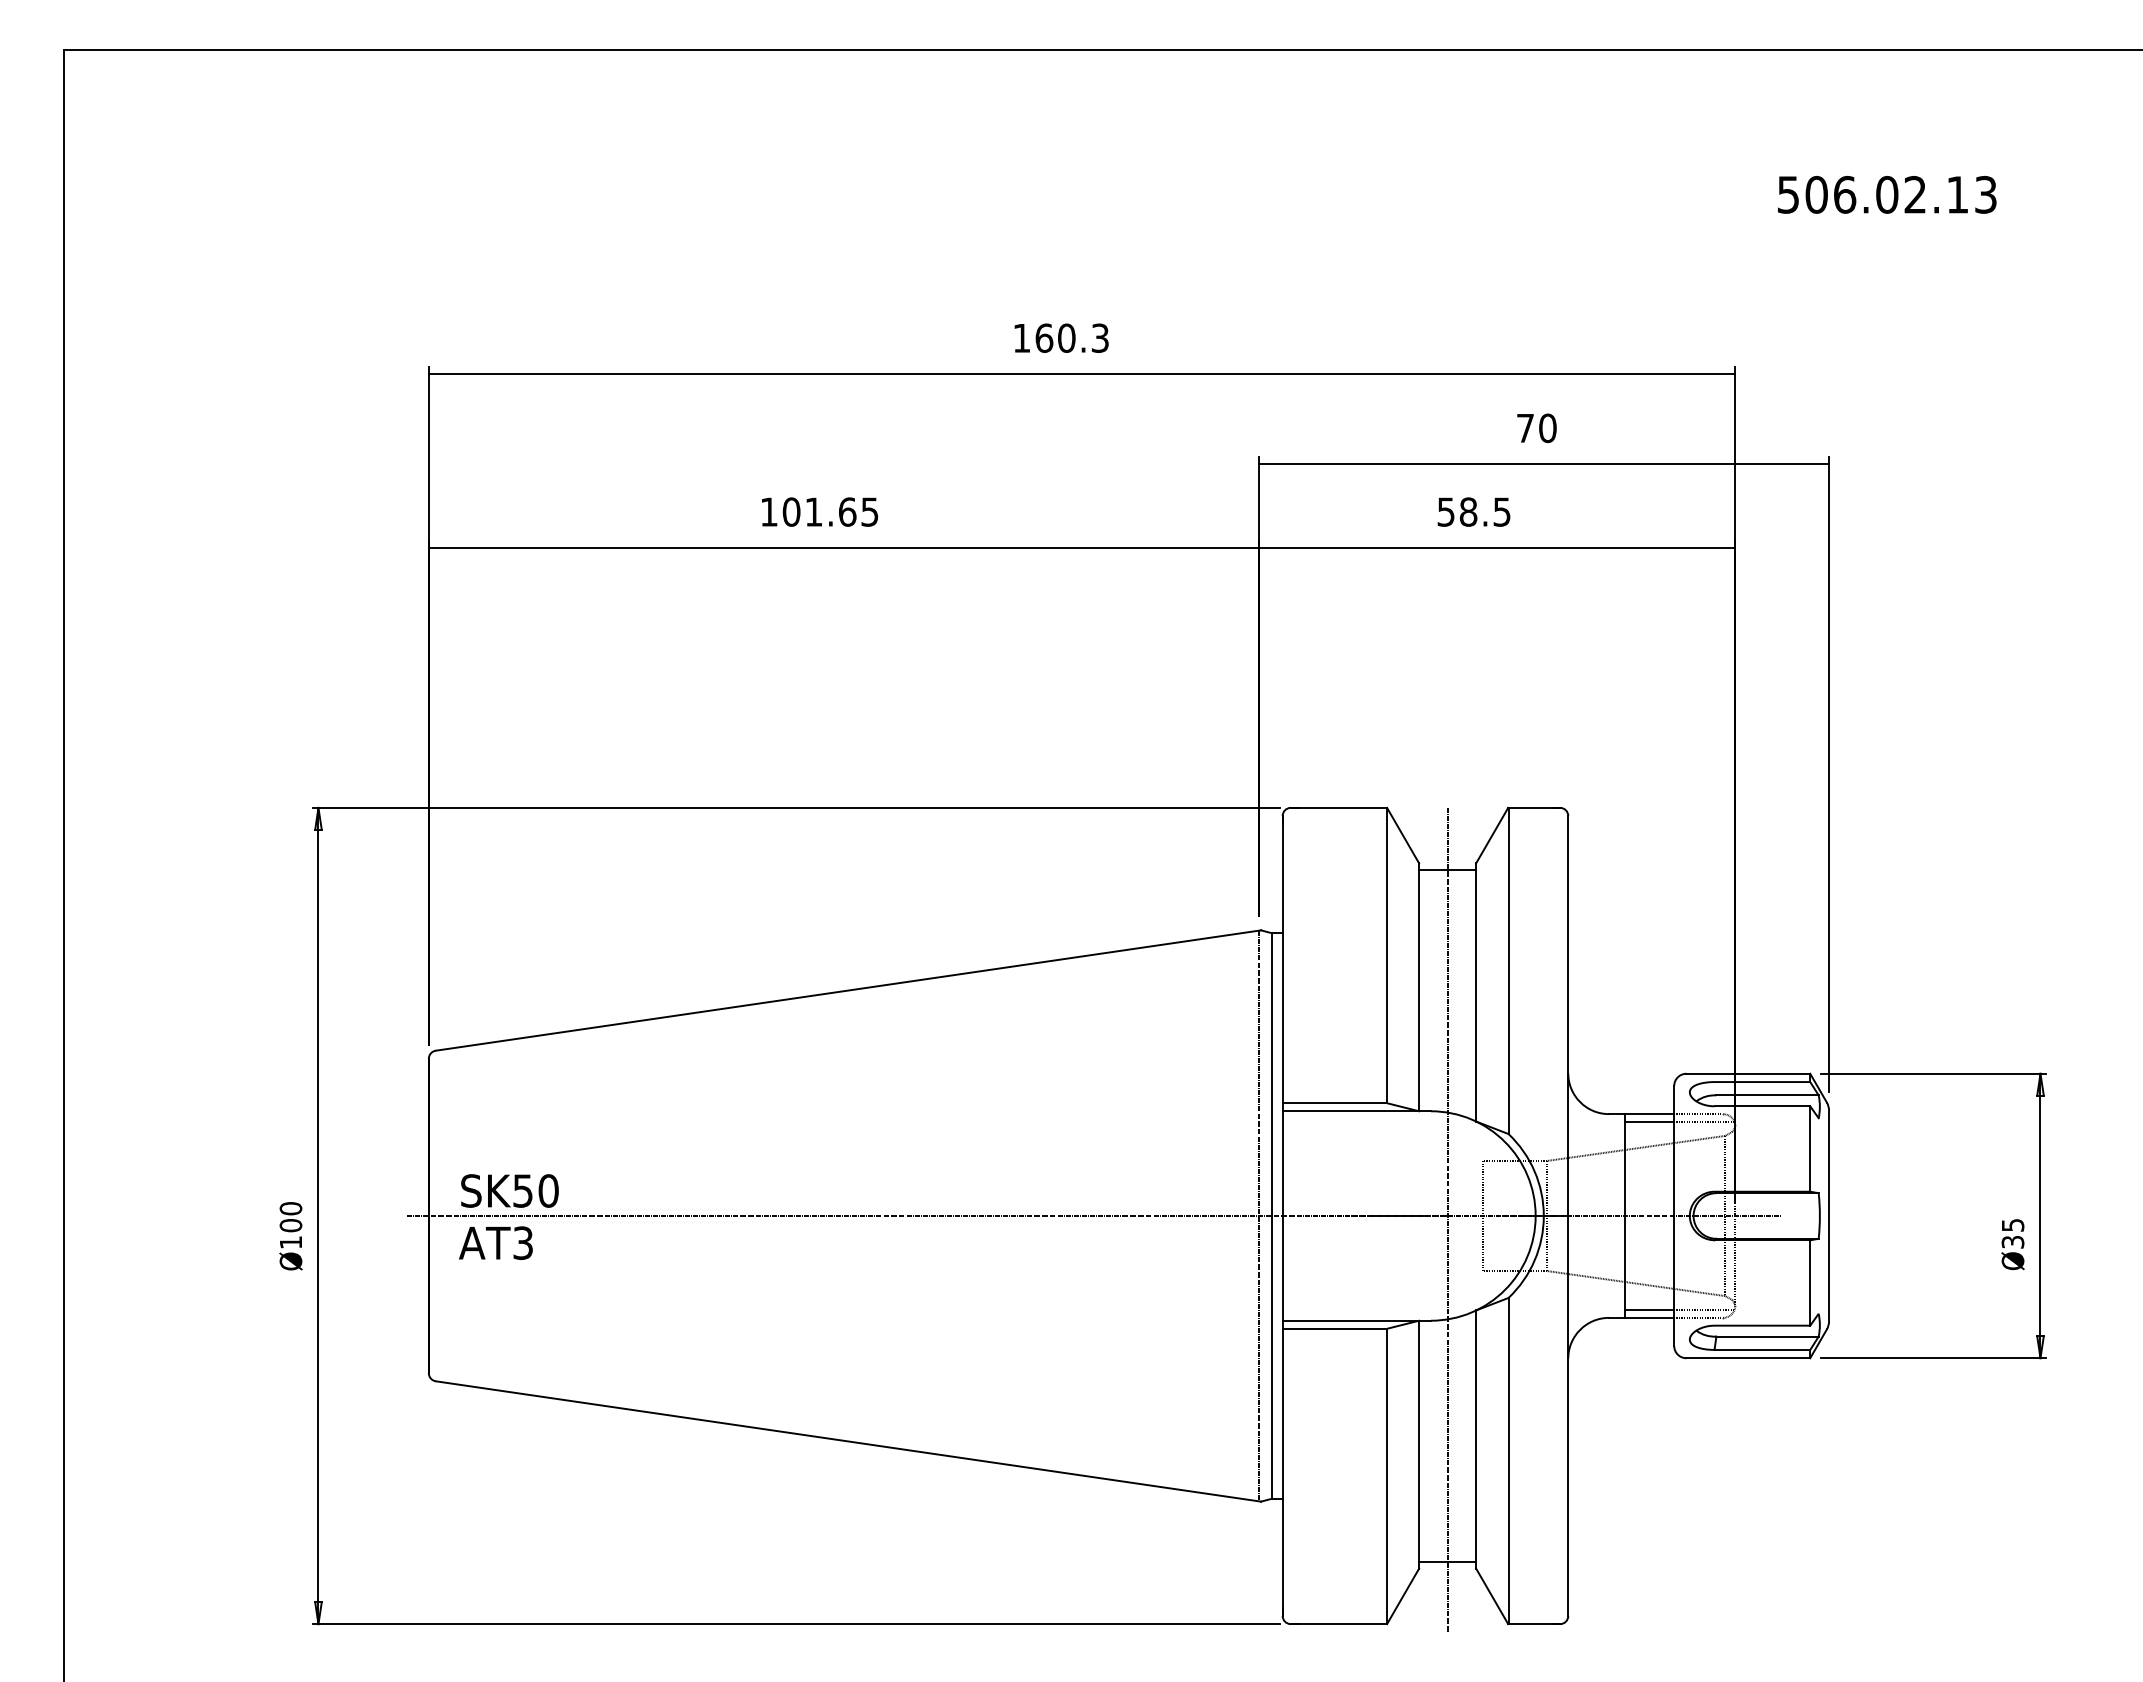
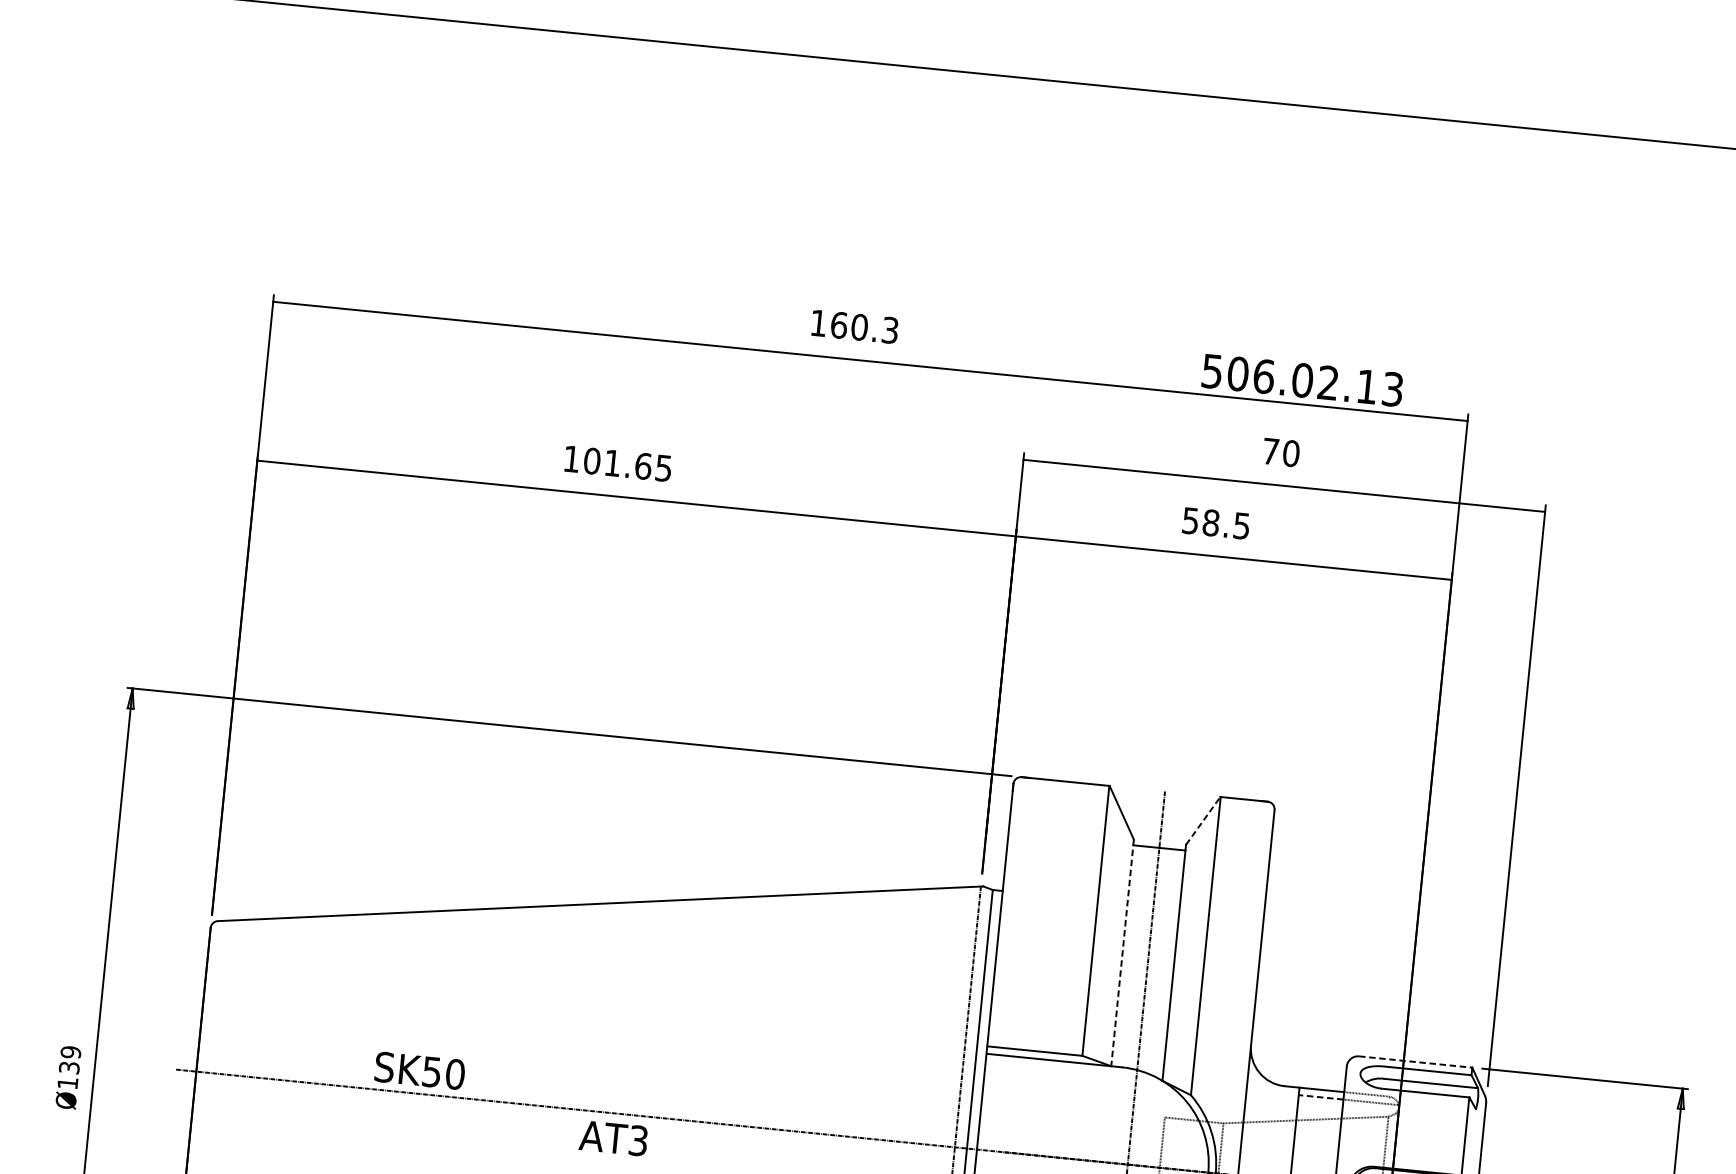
text: (1887, 194) -> (1302, 380), moved
line: (1492, 835) -> (1203, 820), solid -> dashed
line: (1419, 987) -> (1122, 953), solid -> dashed
line: (1748, 1073) -> (1415, 1061), solid -> dashed
line: (1649, 1122) -> (1320, 1097), solid -> dashed
text: (509, 1190) -> (419, 1070), moved
text: (290, 1217) -> (69, 1060), Ø100 -> Ø139
text: (495, 1242) -> (613, 1137), moved

